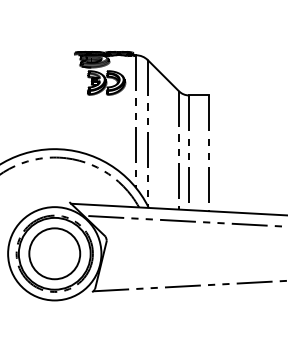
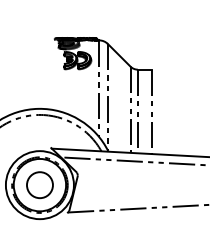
circle: (54, 253) -> (39, 184), size x0.7

